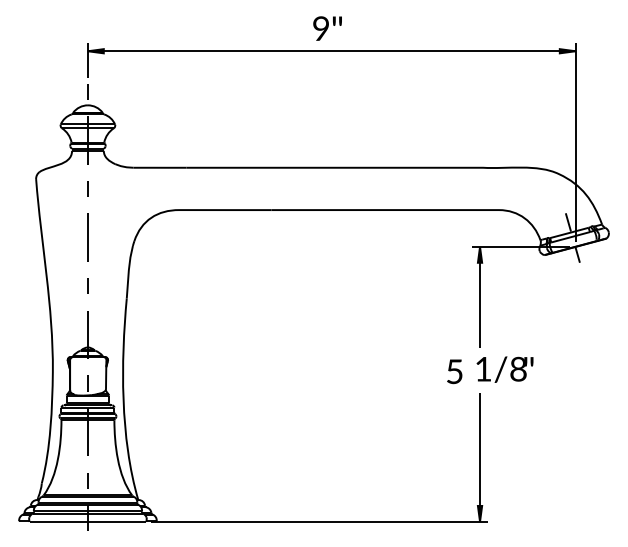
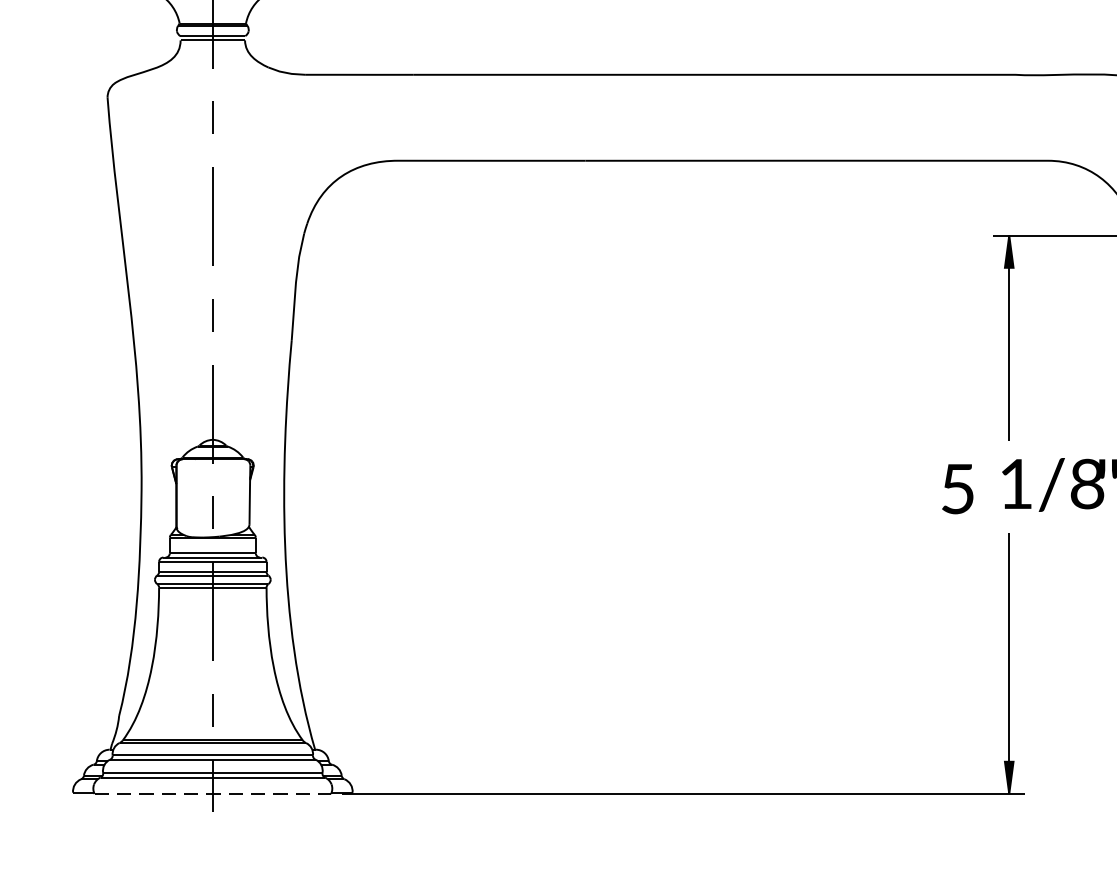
line: (88, 521) -> (213, 793), solid -> dashed

